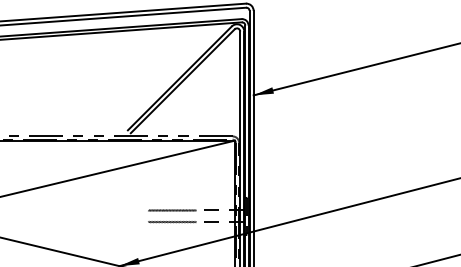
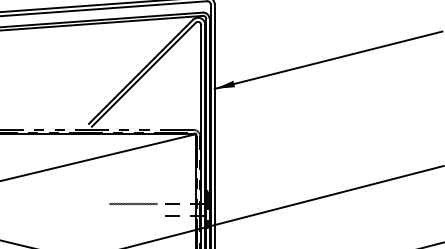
line: (172, 222) -> (133, 216), removed

